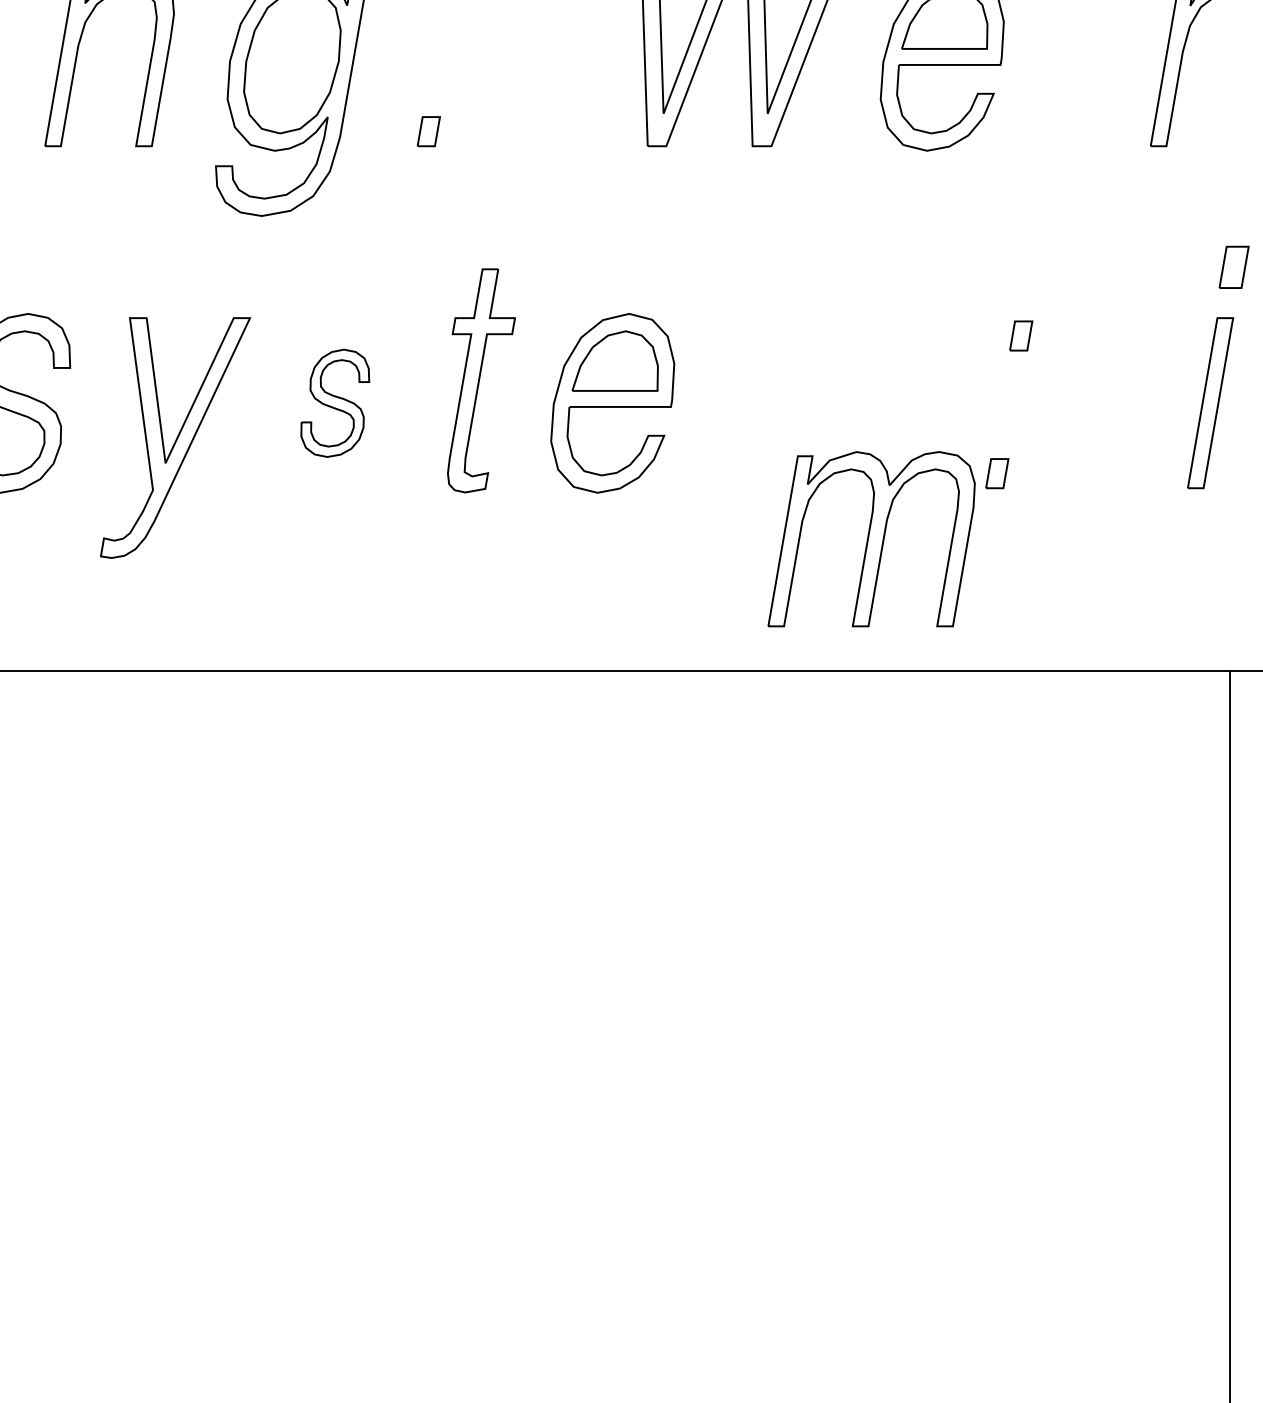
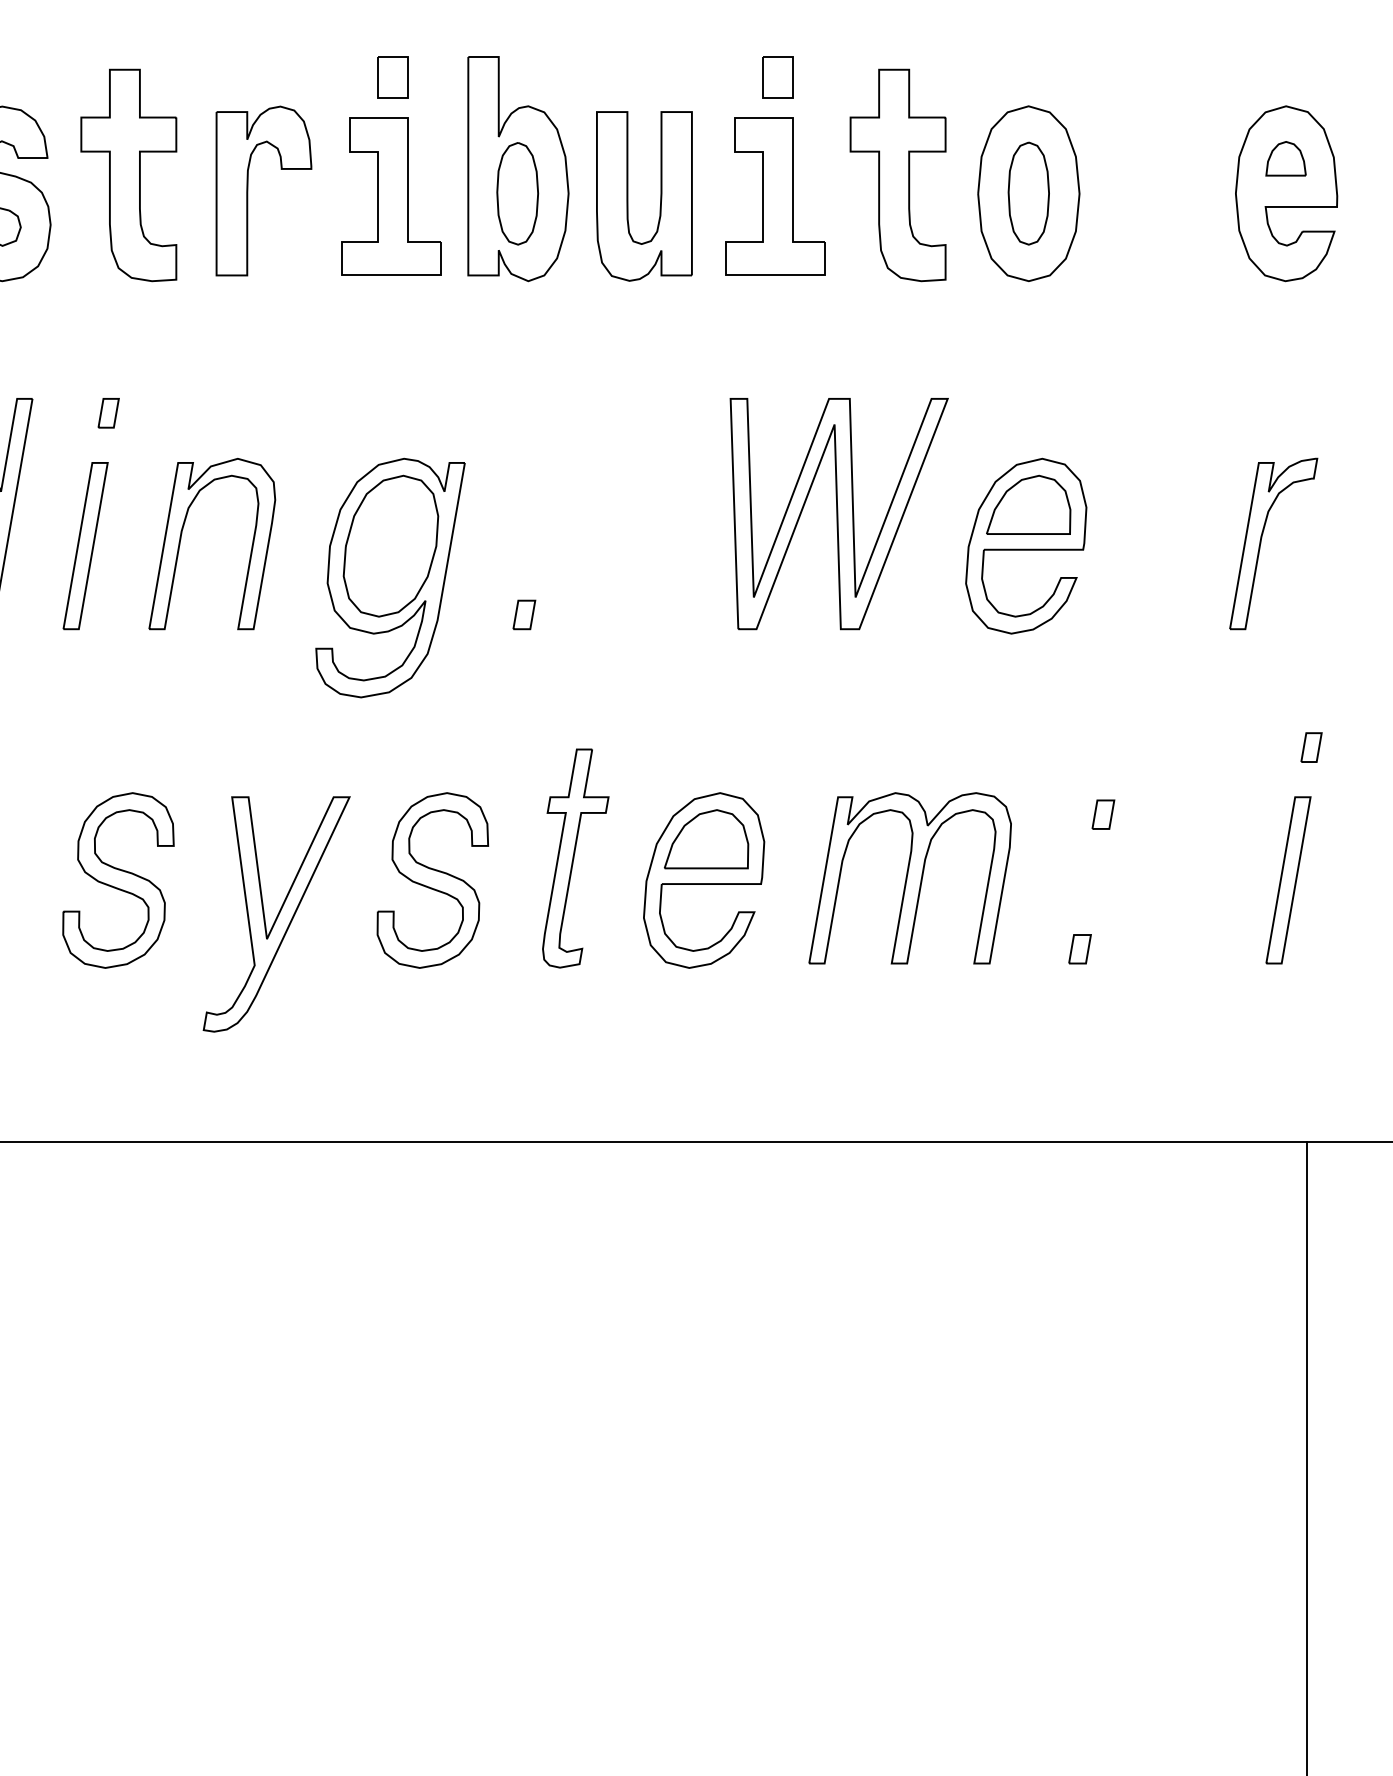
part: (1234, 267) -> (1311, 747), size x0.71
part: (334, 403) -> (432, 880), size x1.67
part: (870, 539) -> (909, 878), moved

